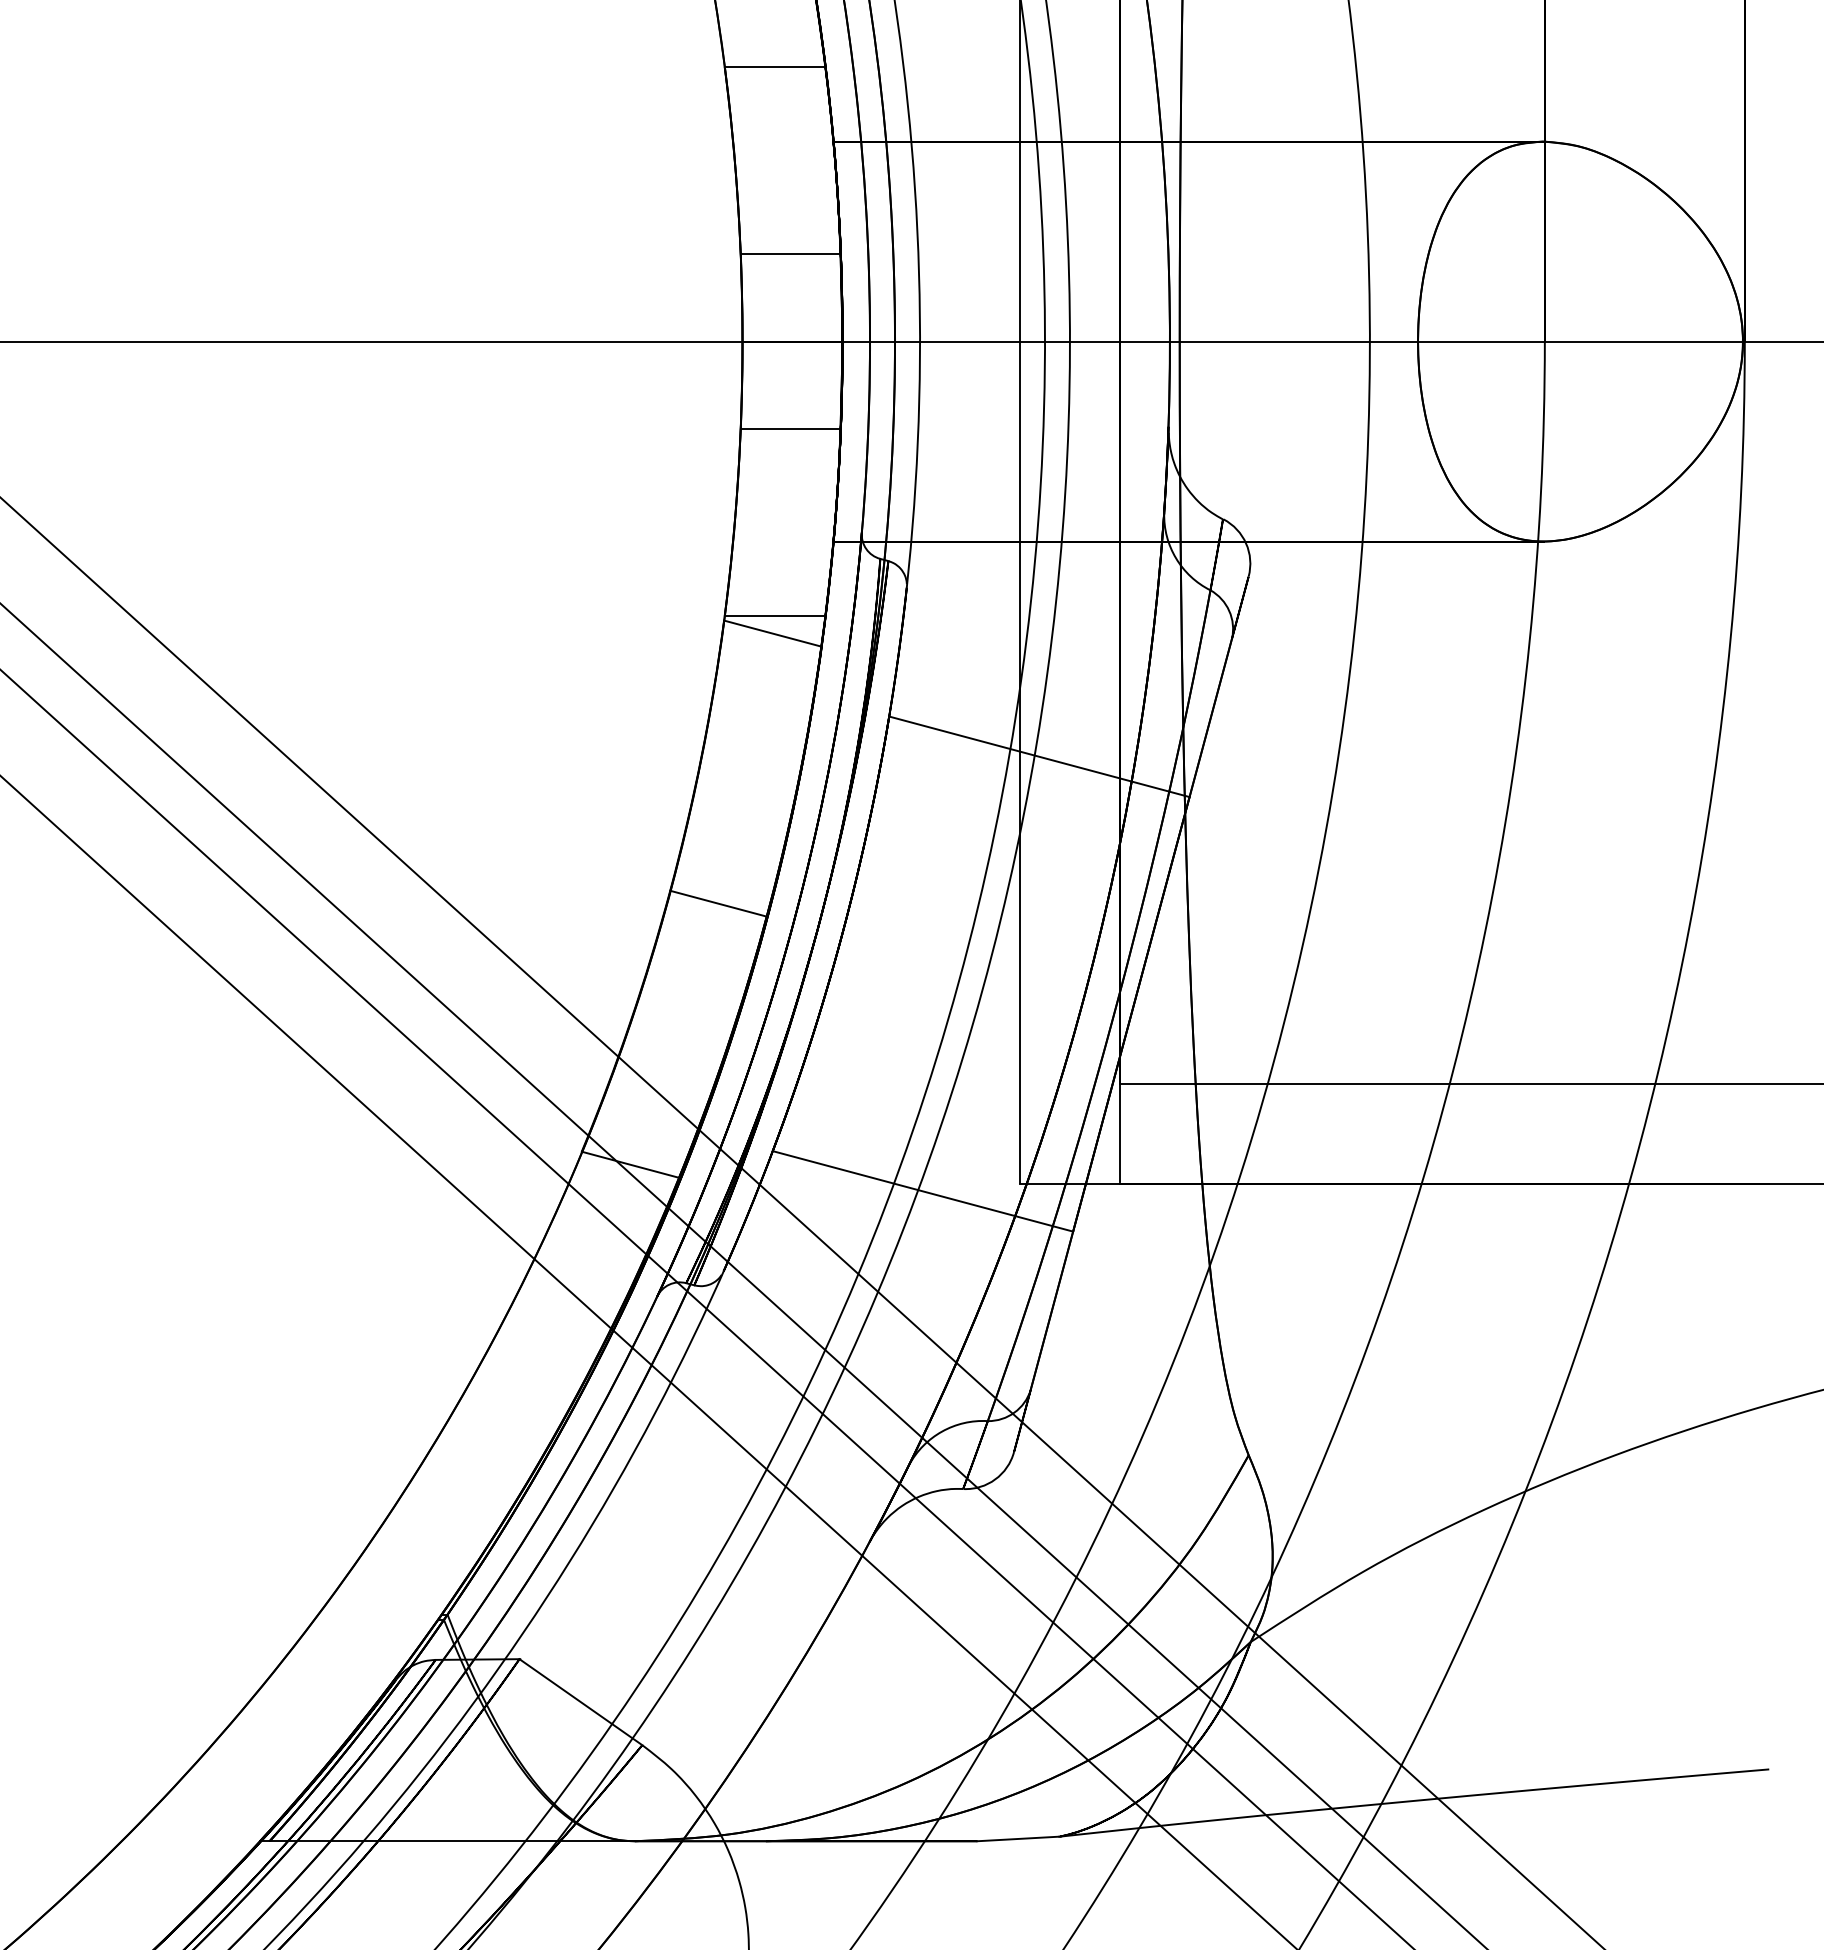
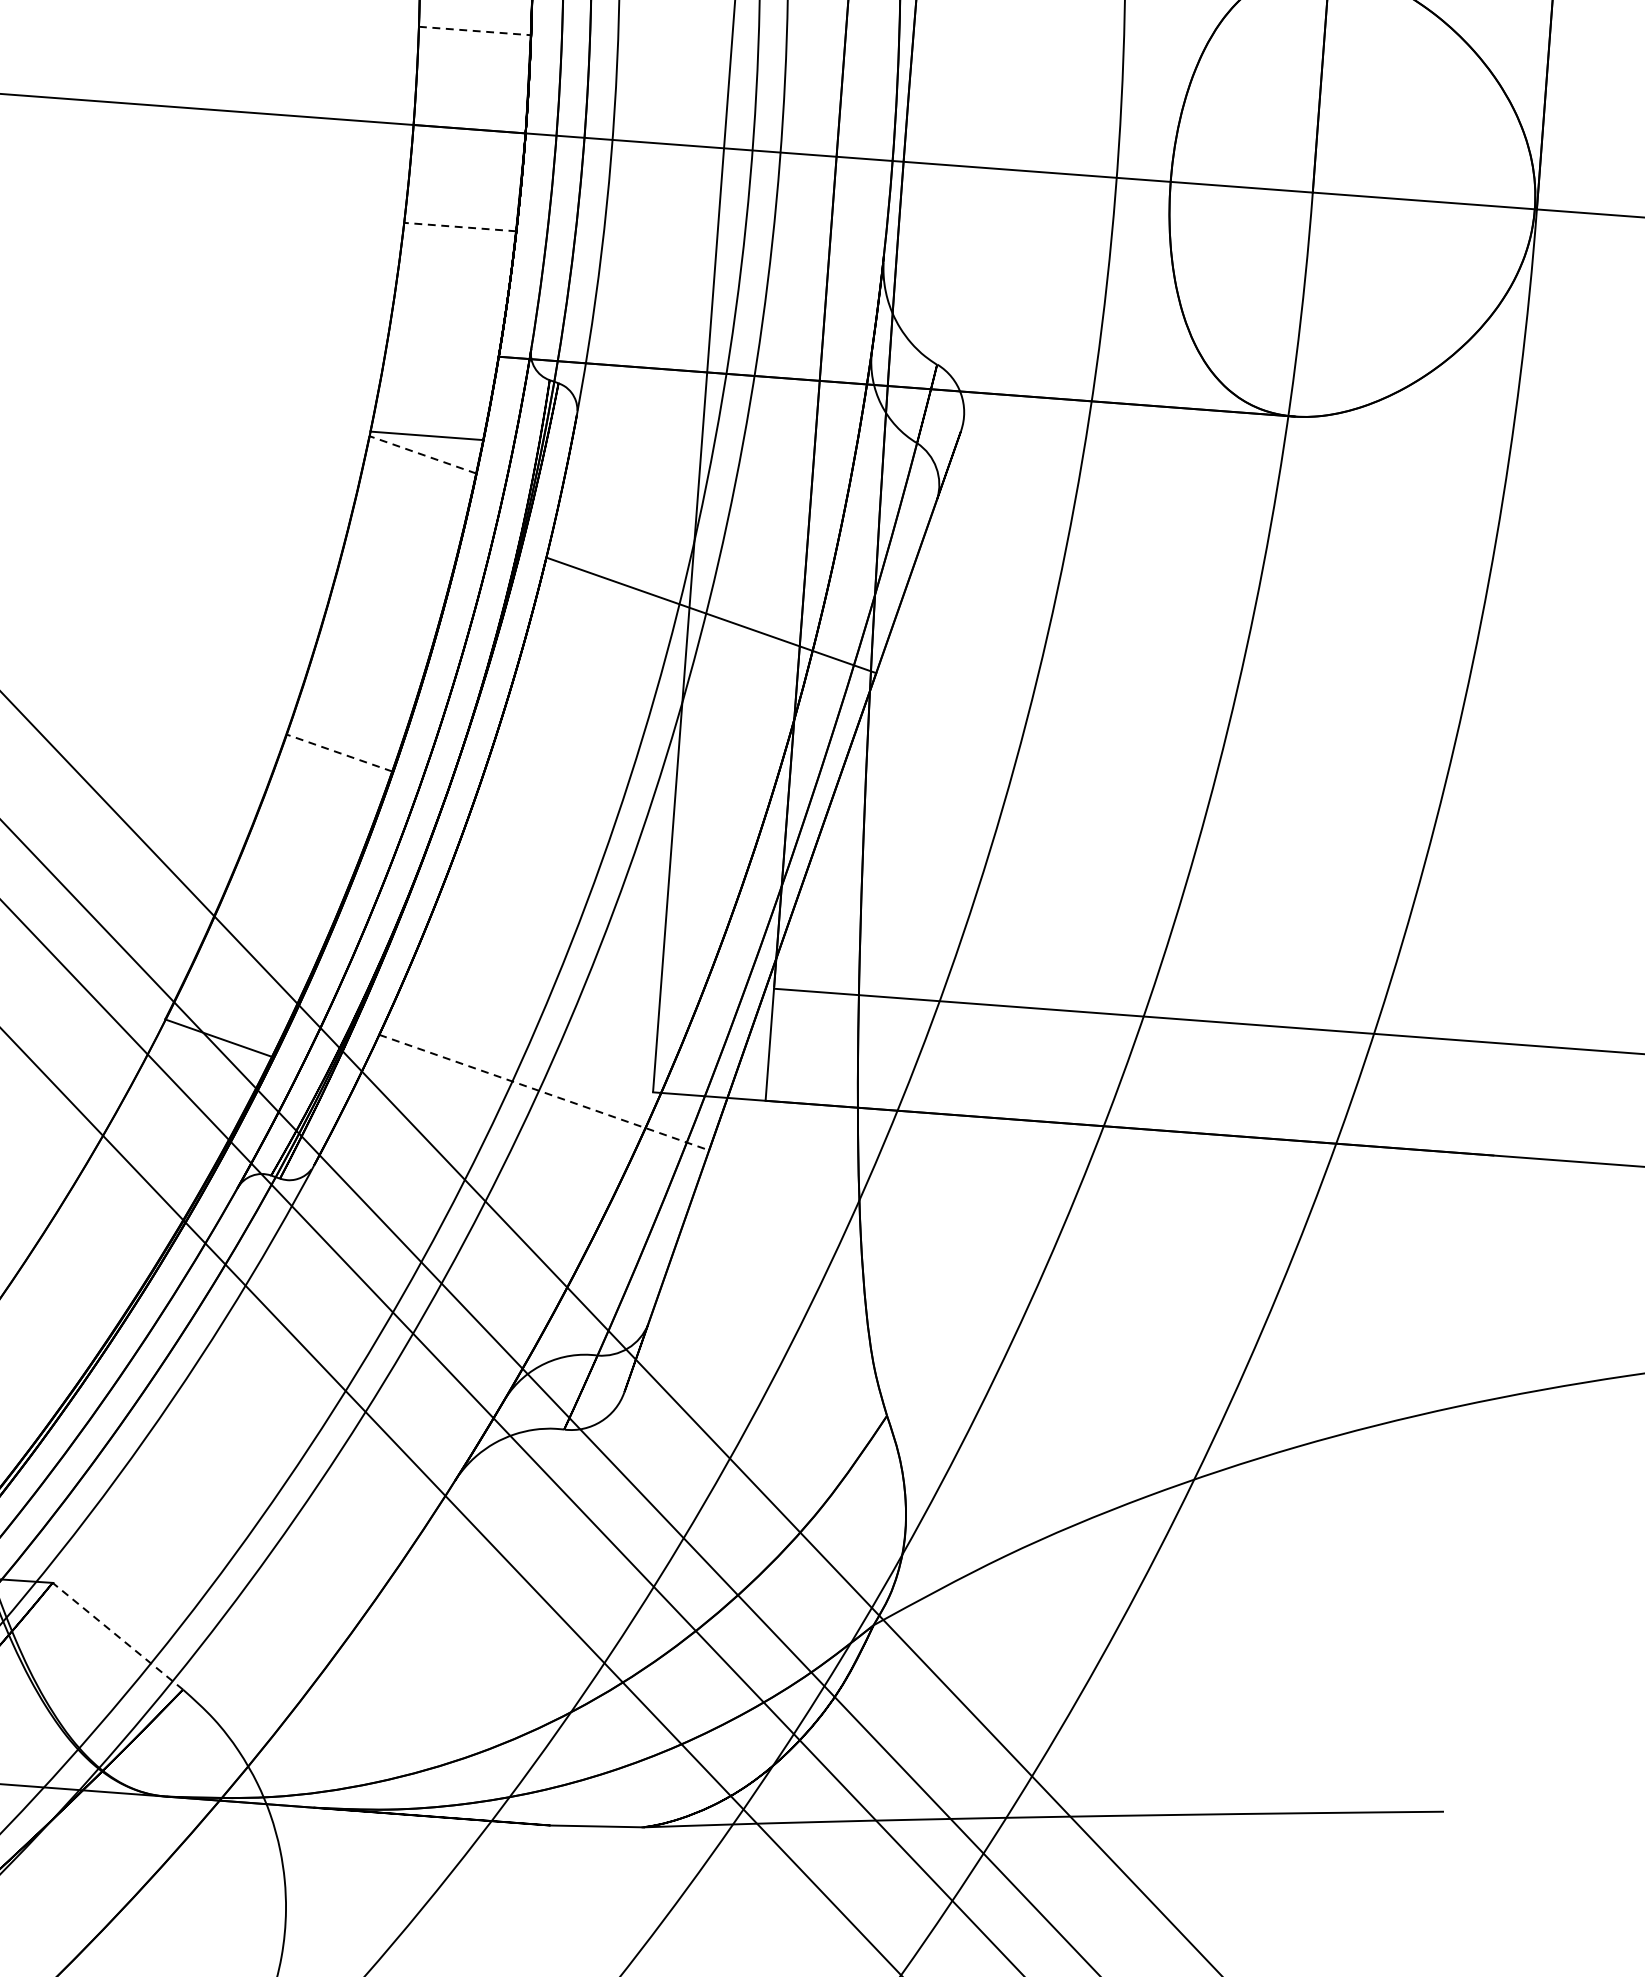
line: (791, 254) -> (475, 31), solid -> dashed
line: (790, 429) -> (459, 227), solid -> dashed
line: (772, 633) -> (422, 454), solid -> dashed
line: (718, 903) -> (339, 752), solid -> dashed
line: (923, 1191) -> (544, 1092), solid -> dashed
line: (580, 1702) -> (117, 1636), solid -> dashed

